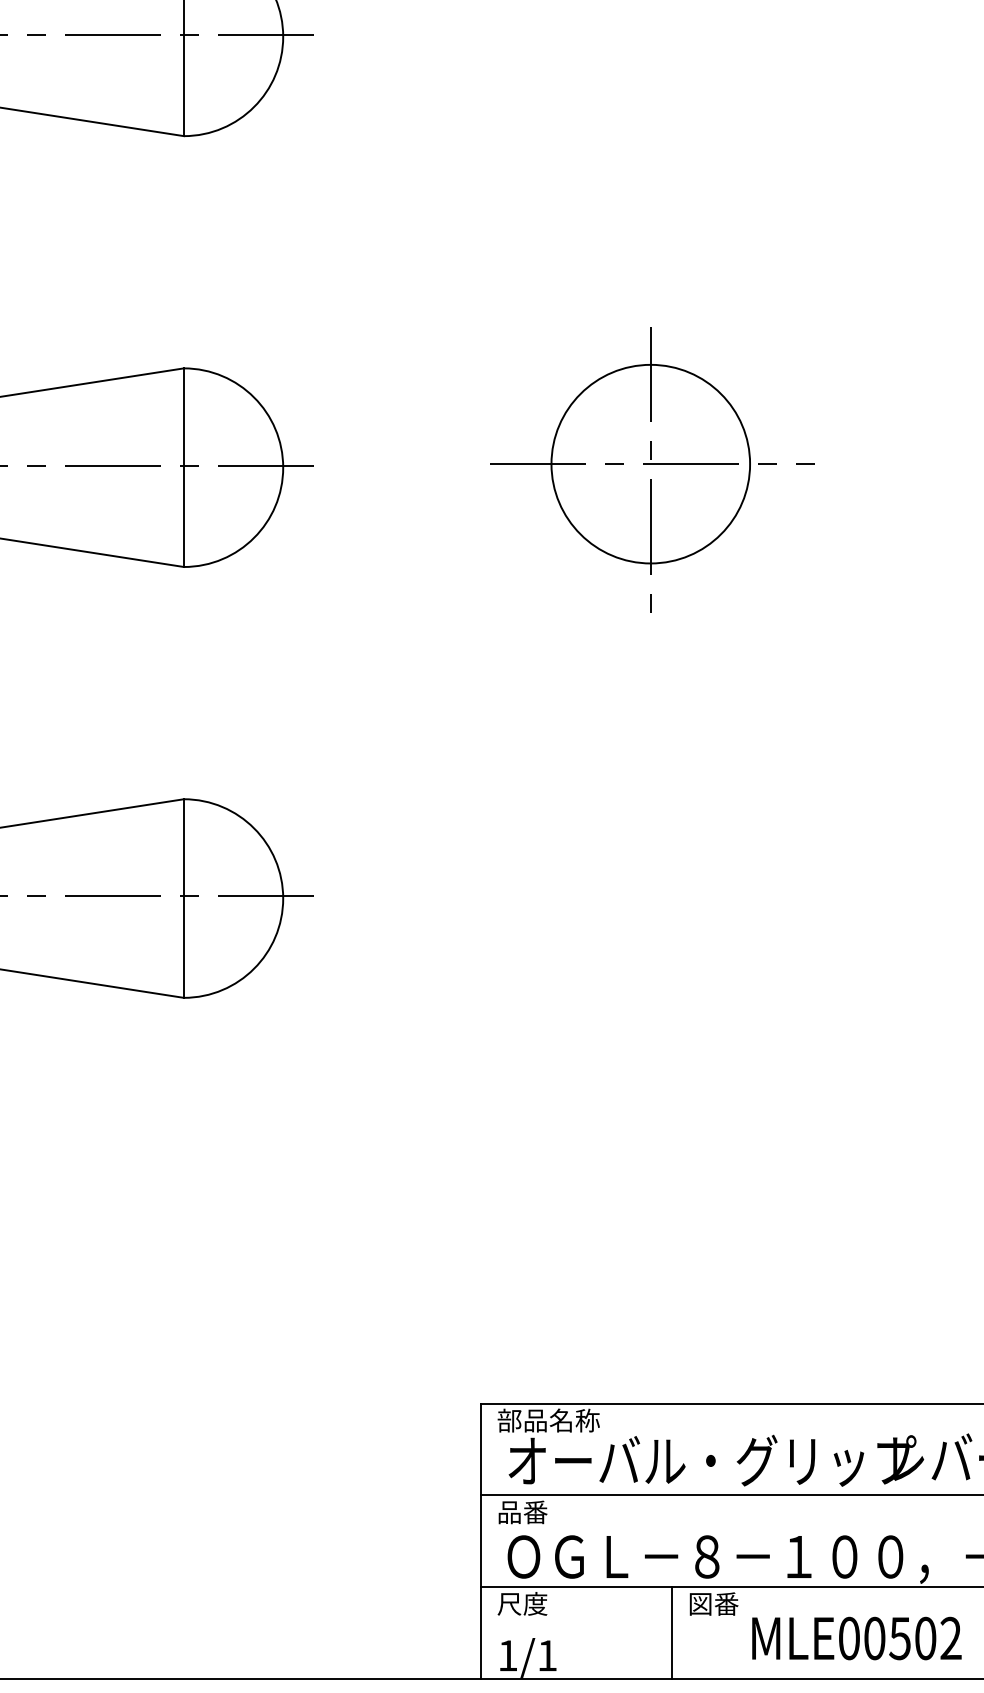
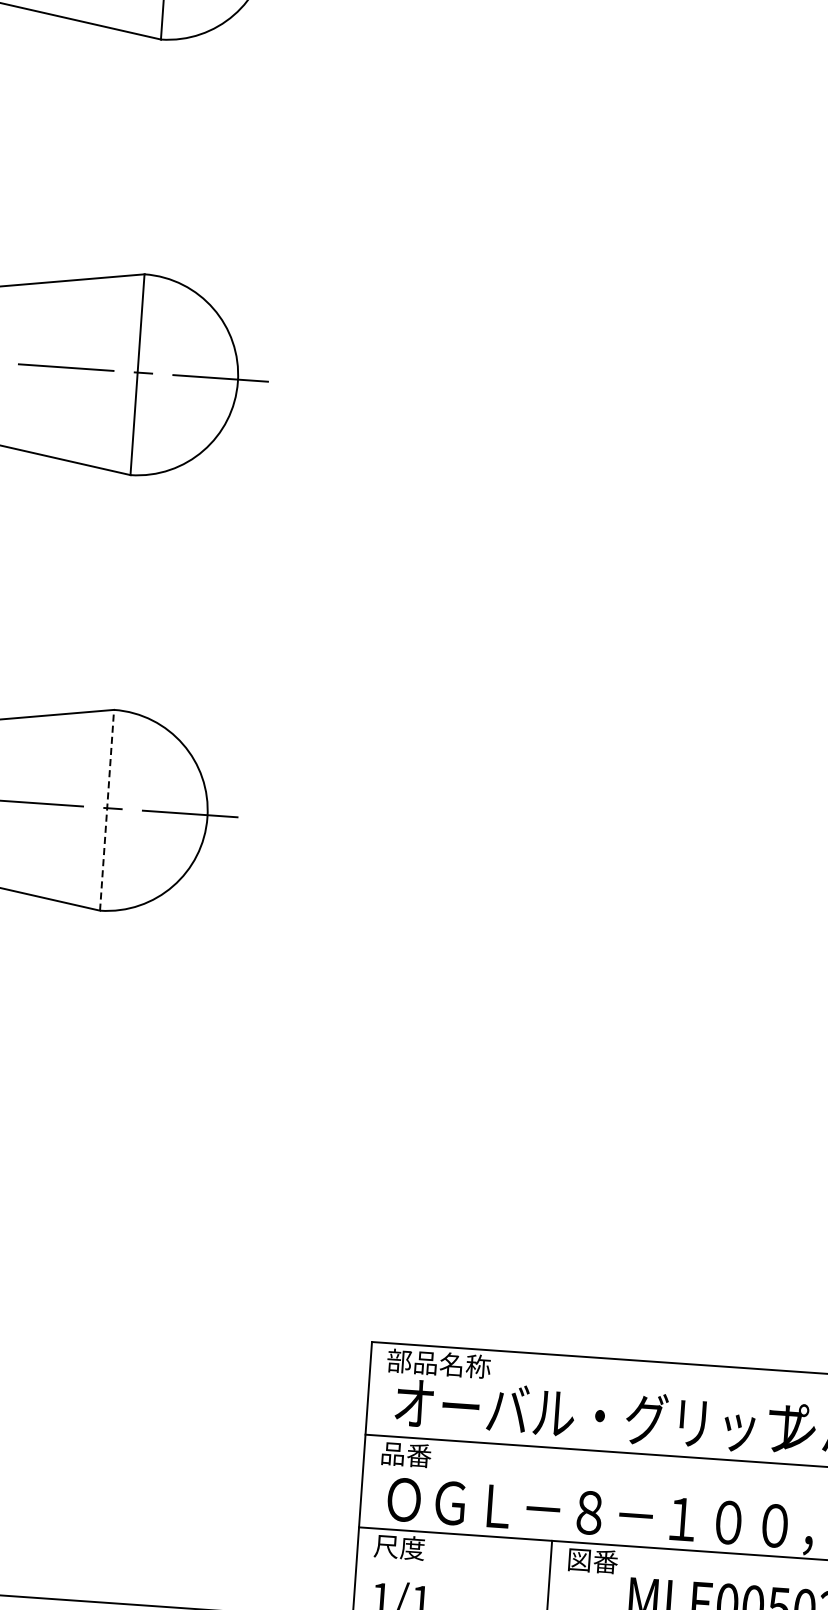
part: (652, 469) -> (611, 409), removed
line: (183, 898) -> (106, 810), solid -> dashed

